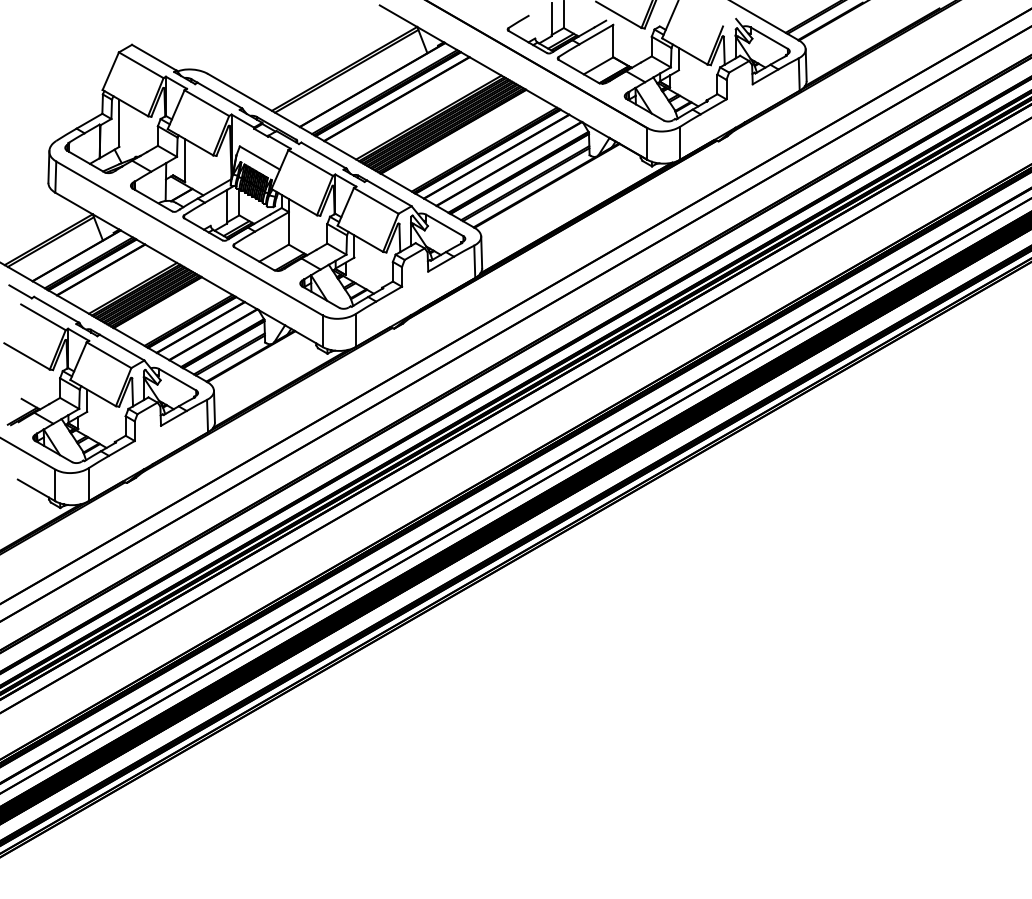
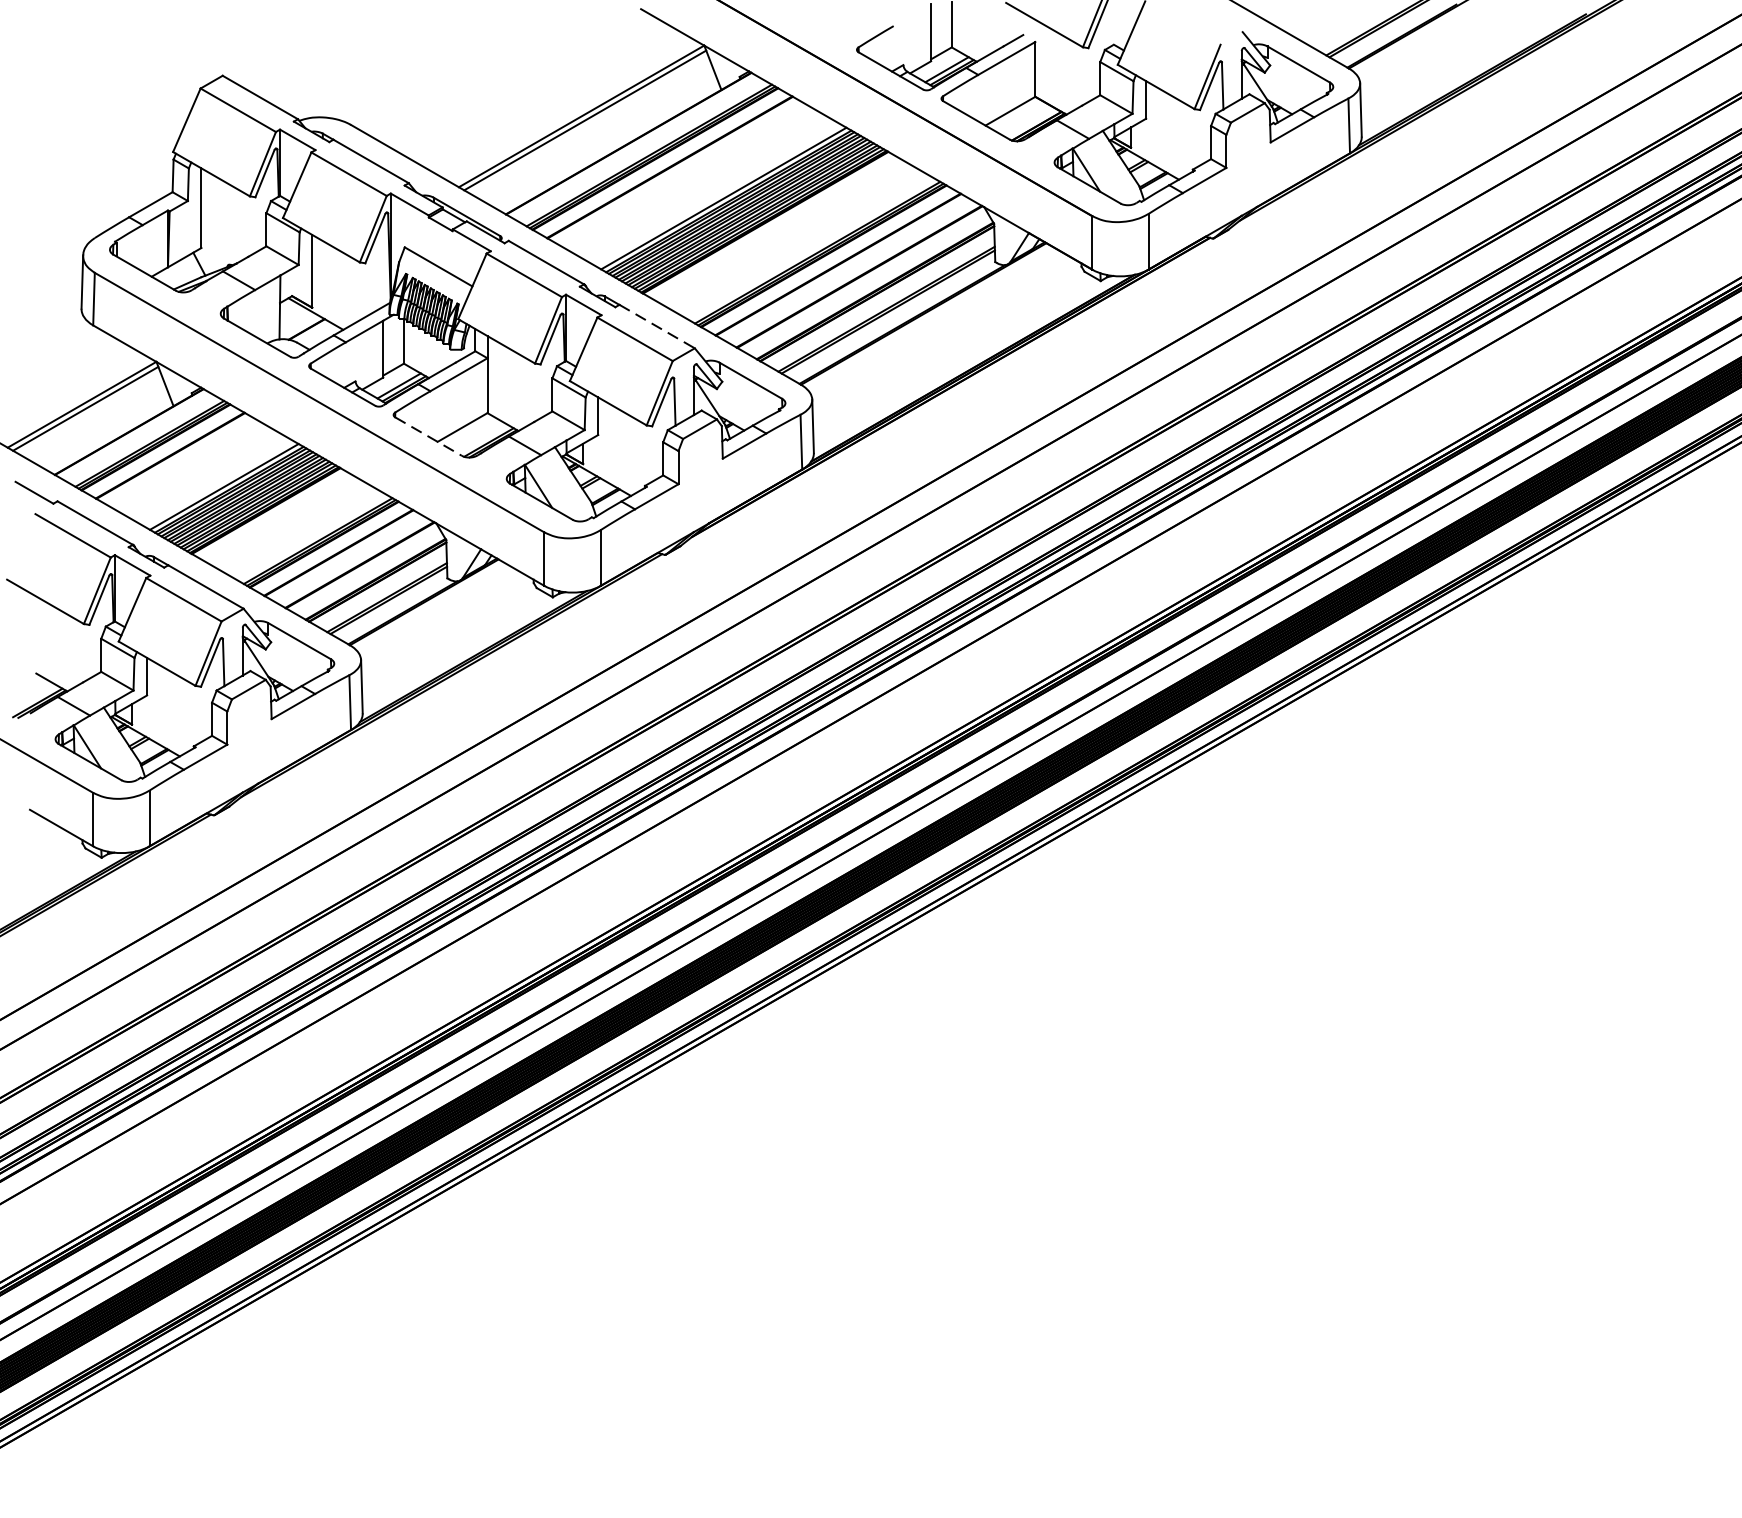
line: (389, 193) -> (657, 326), solid -> dashed
line: (253, 258) -> (427, 436), solid -> dashed

